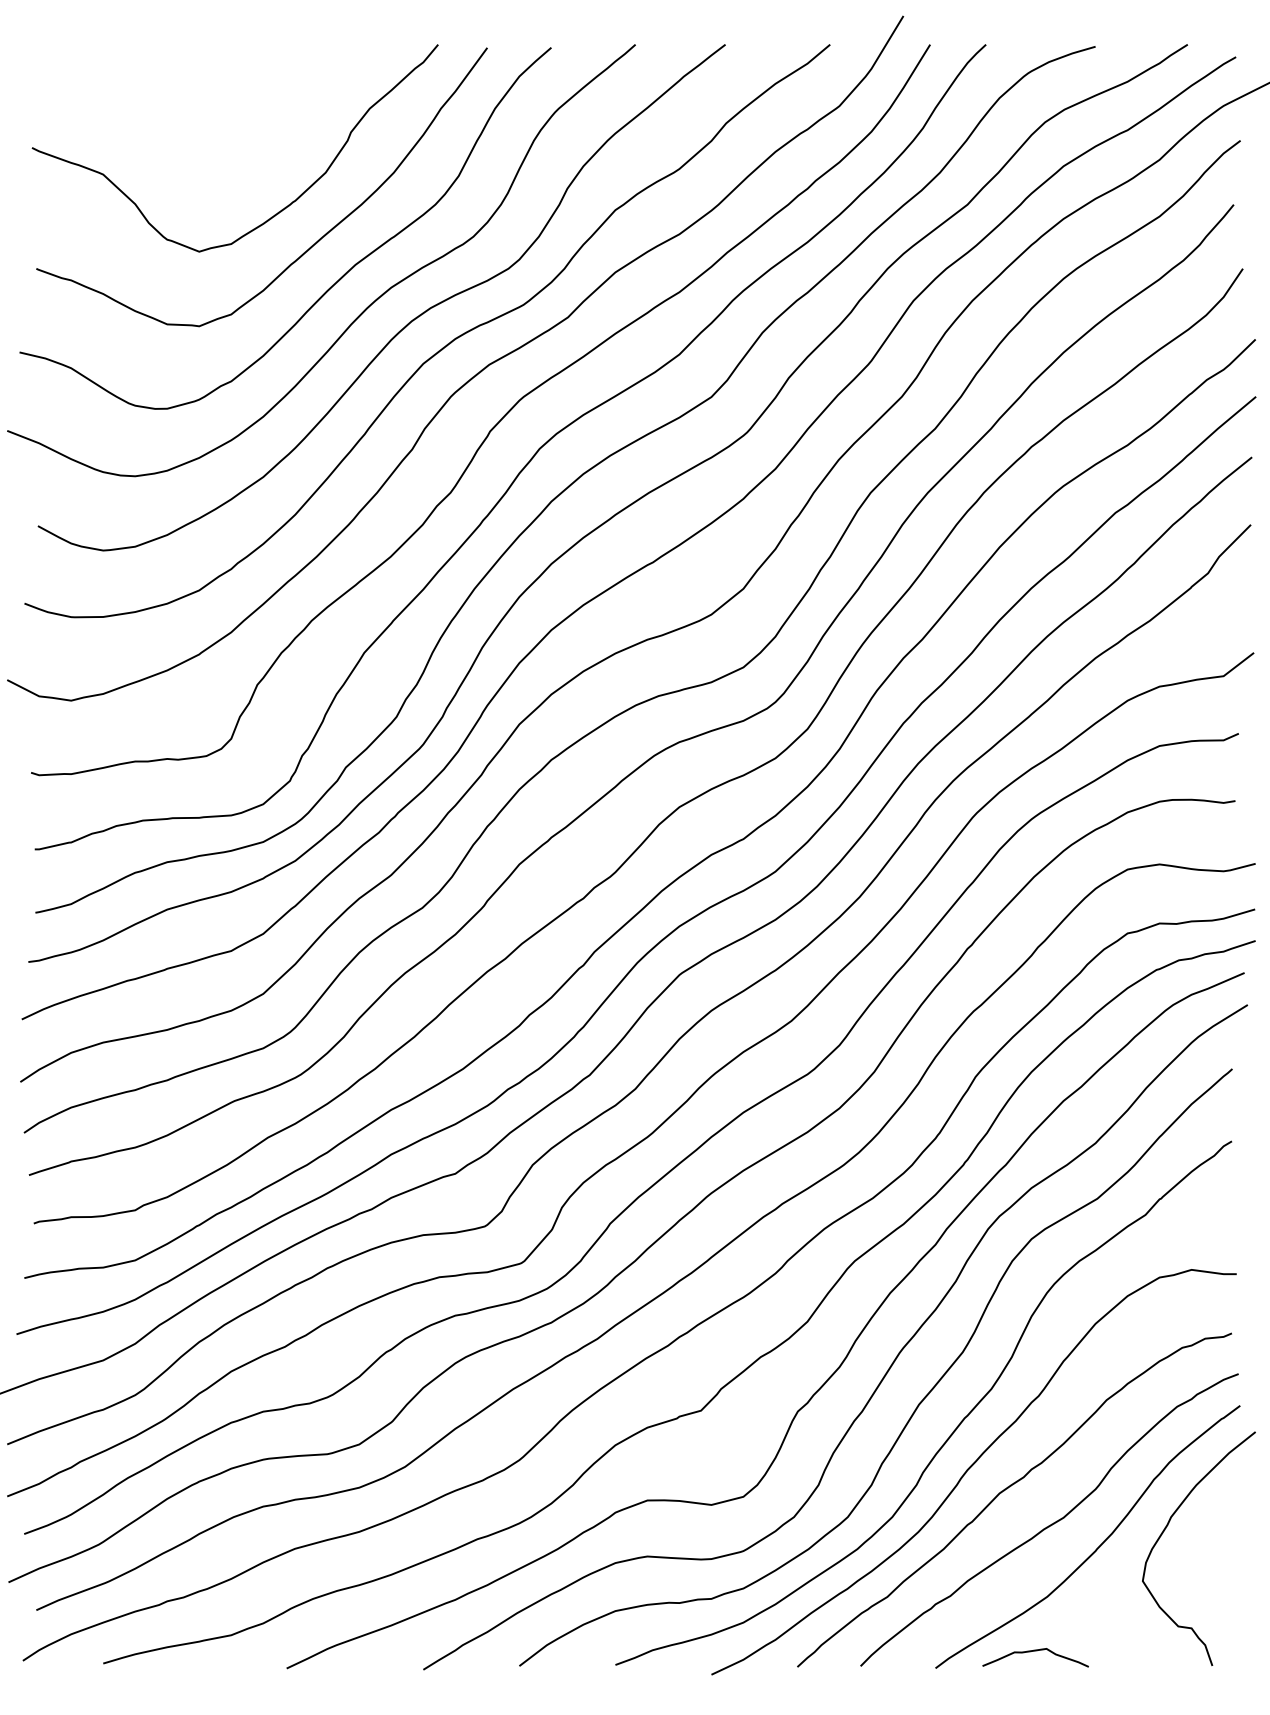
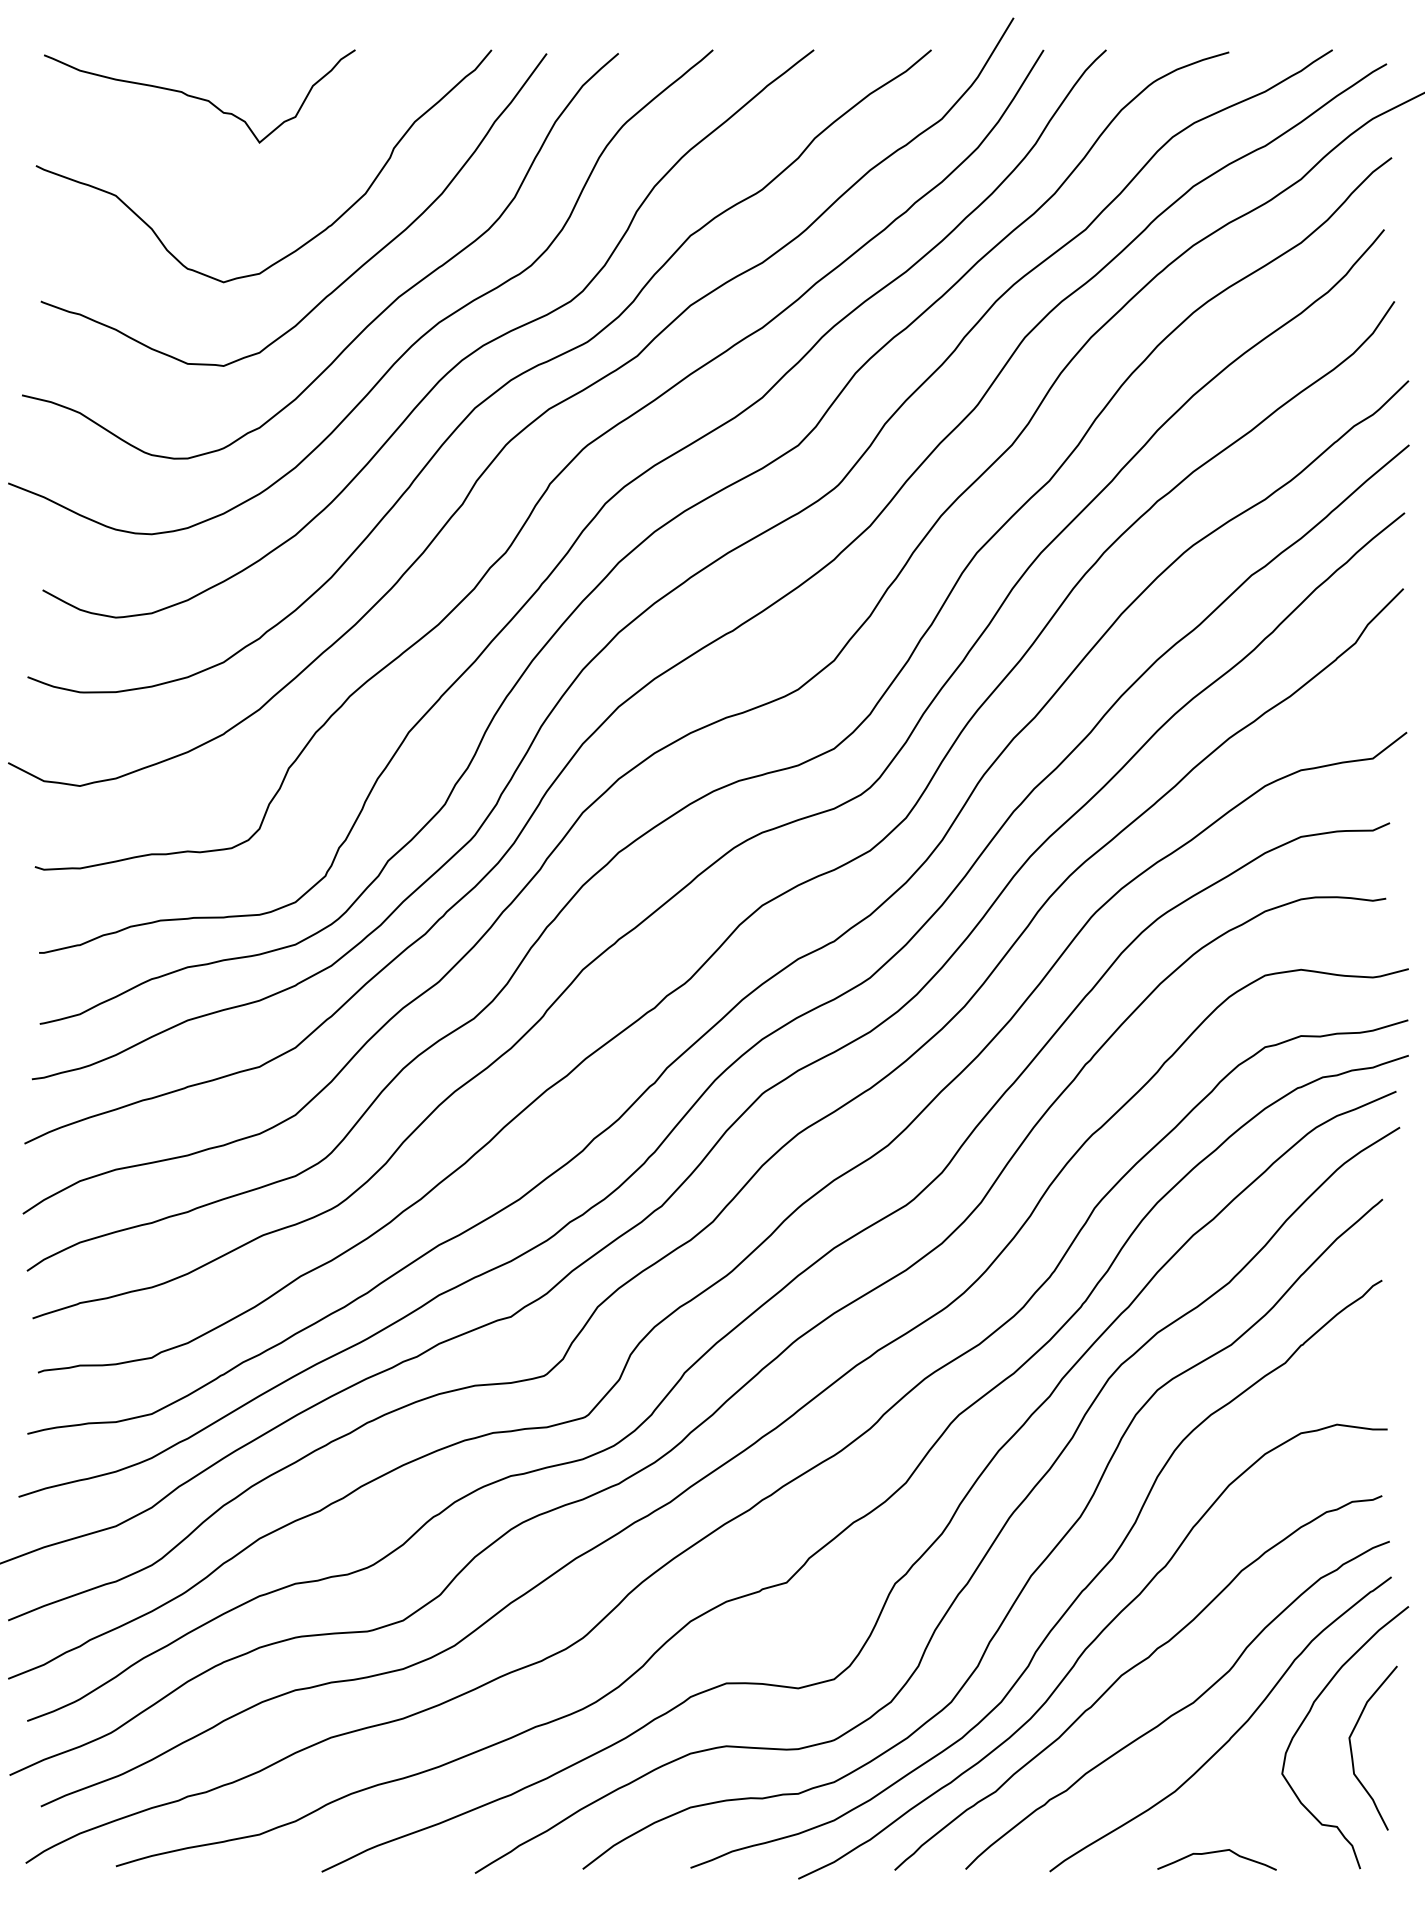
curve: (177, 86) -> (199, 97), added
curve: (1205, 1560) -> (1352, 1750), added
curve: (1032, 1652) -> (1213, 1853), moved

